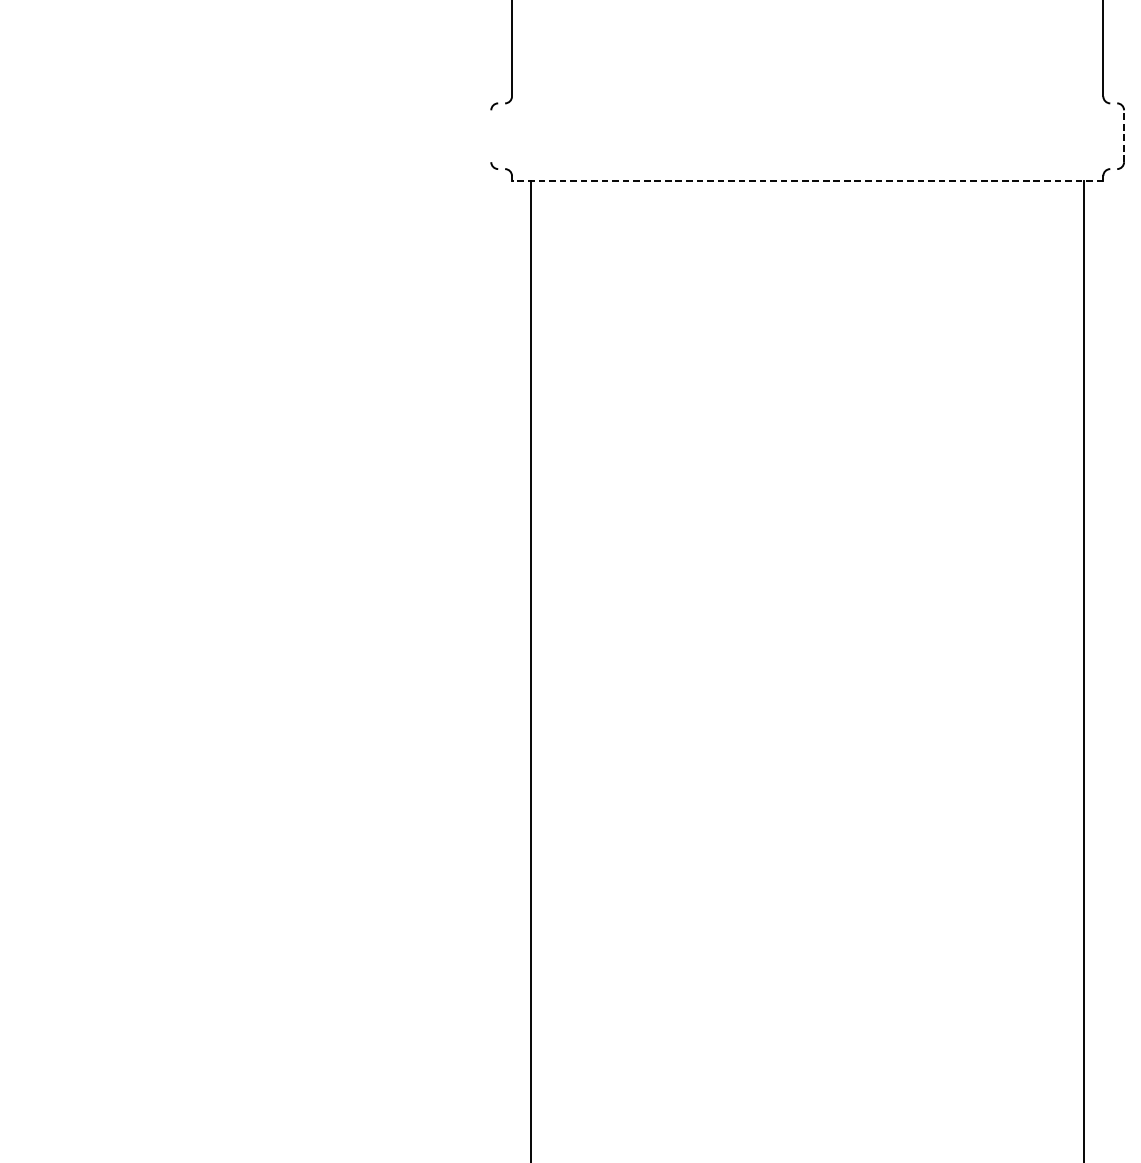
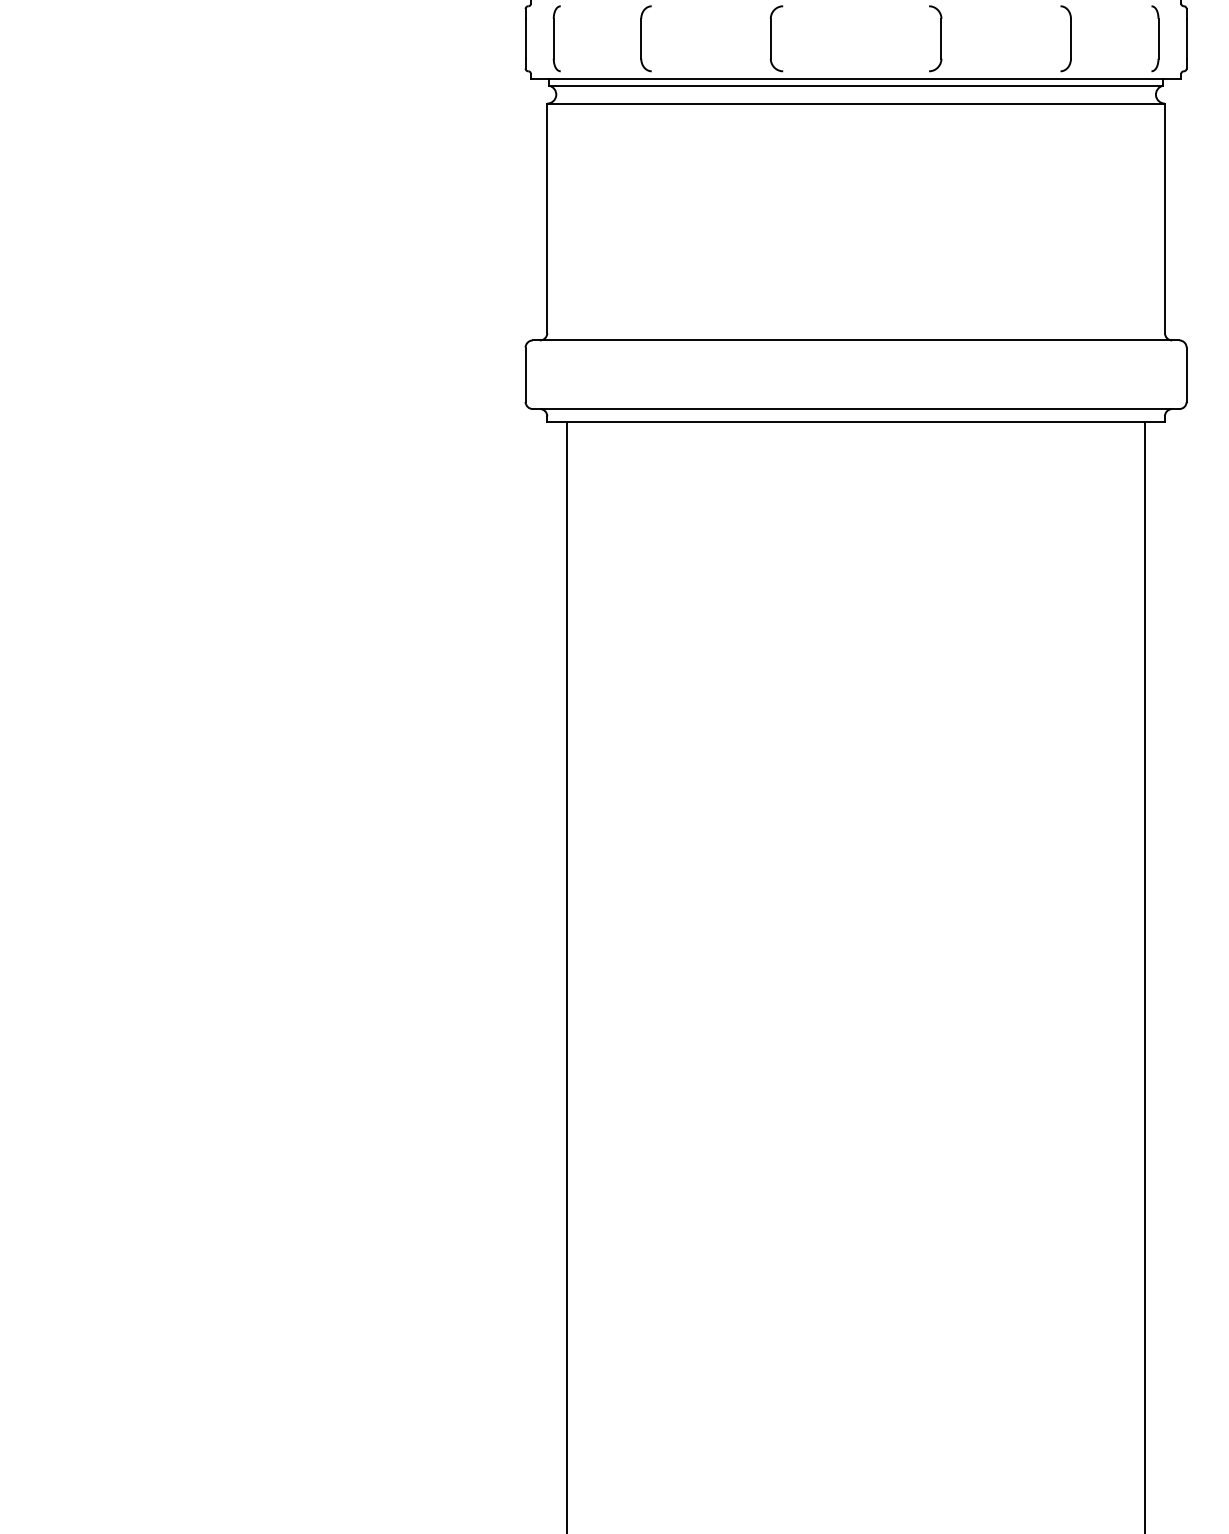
line: (807, 103) -> (855, 340), added
line: (491, 136) -> (525, 374), added
line: (1123, 136) -> (1186, 374), dashed -> solid
line: (807, 169) -> (855, 409), added
line: (808, 180) -> (856, 421), dashed -> solid

